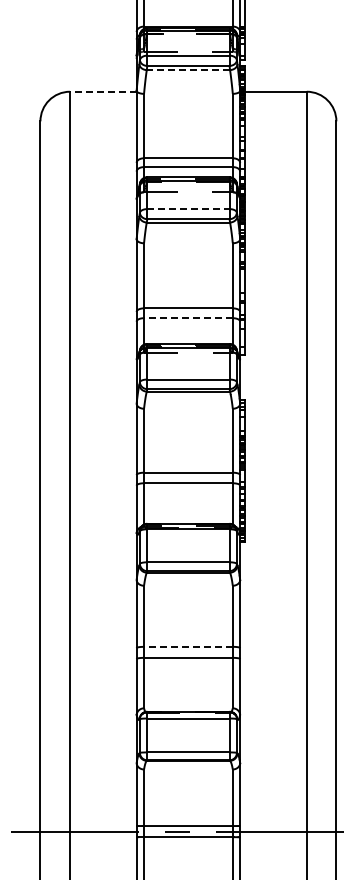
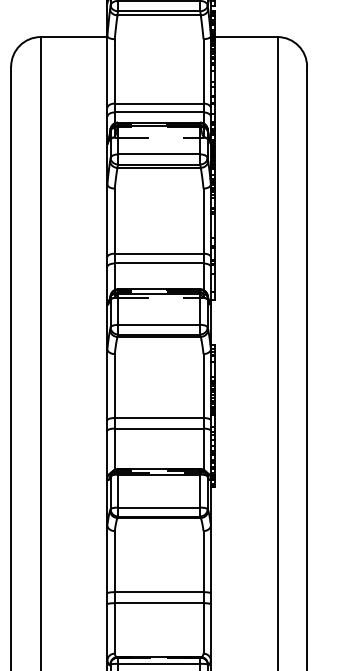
line: (188, 70) -> (159, 15), dashed -> solid
line: (102, 91) -> (73, 36), dashed -> solid
line: (188, 209) -> (159, 154), dashed -> solid
line: (187, 318) -> (158, 263), dashed -> solid
line: (187, 646) -> (158, 591), dashed -> solid

